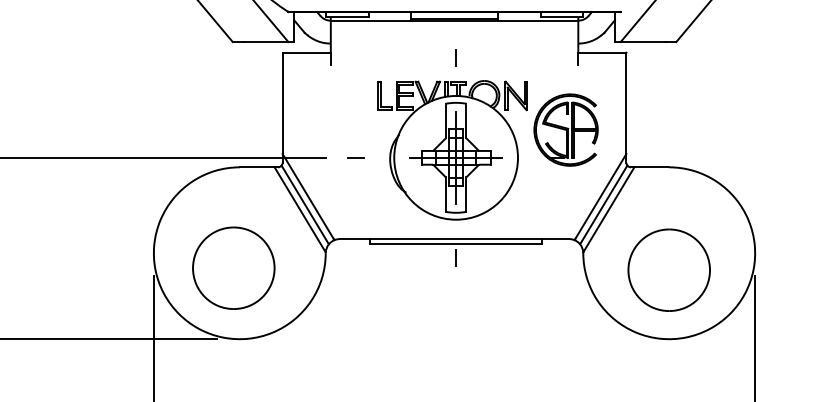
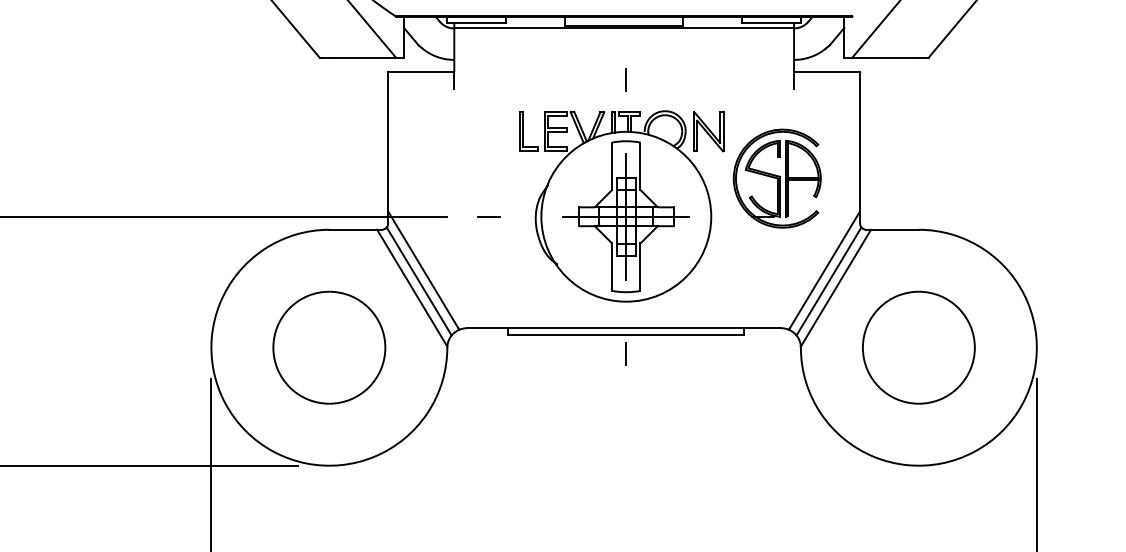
part: (233, 267) -> (328, 346), moved
part: (668, 269) -> (917, 346), moved

